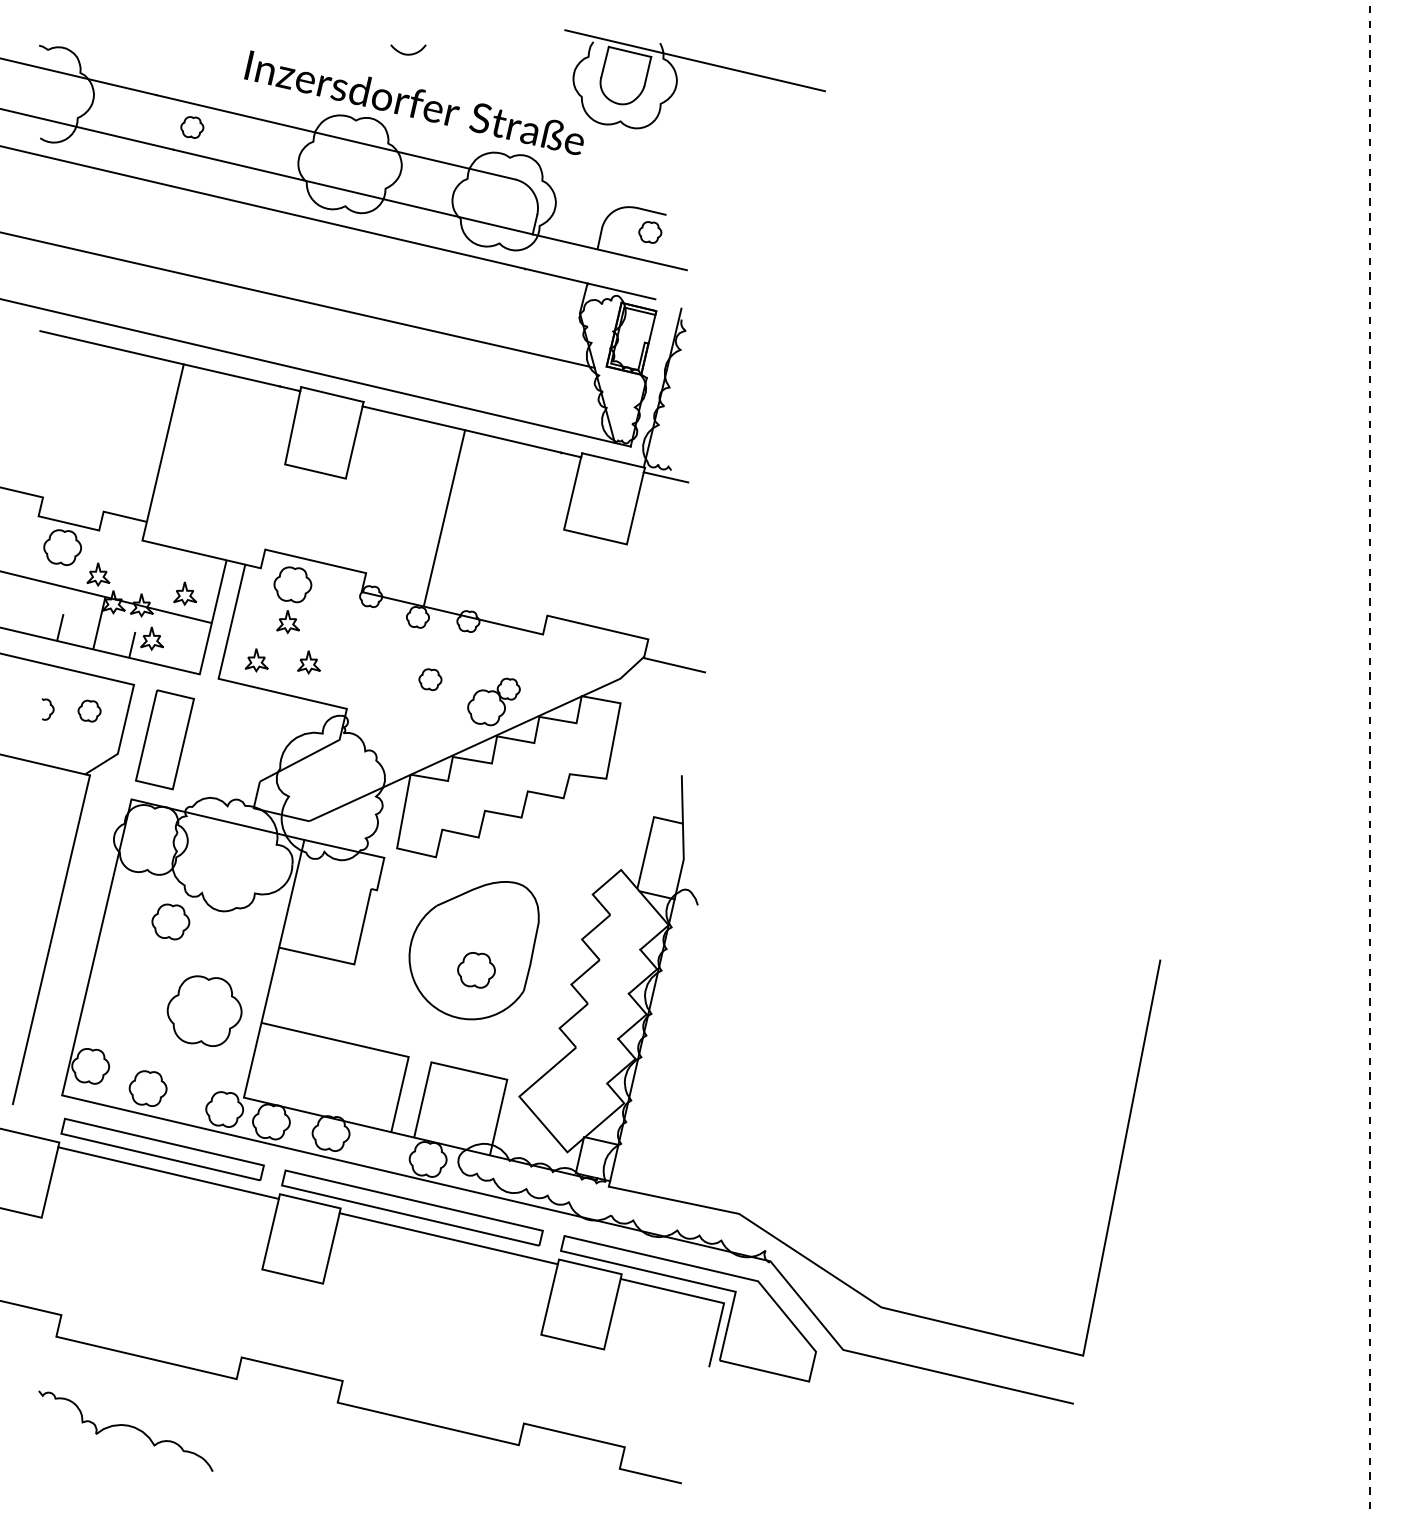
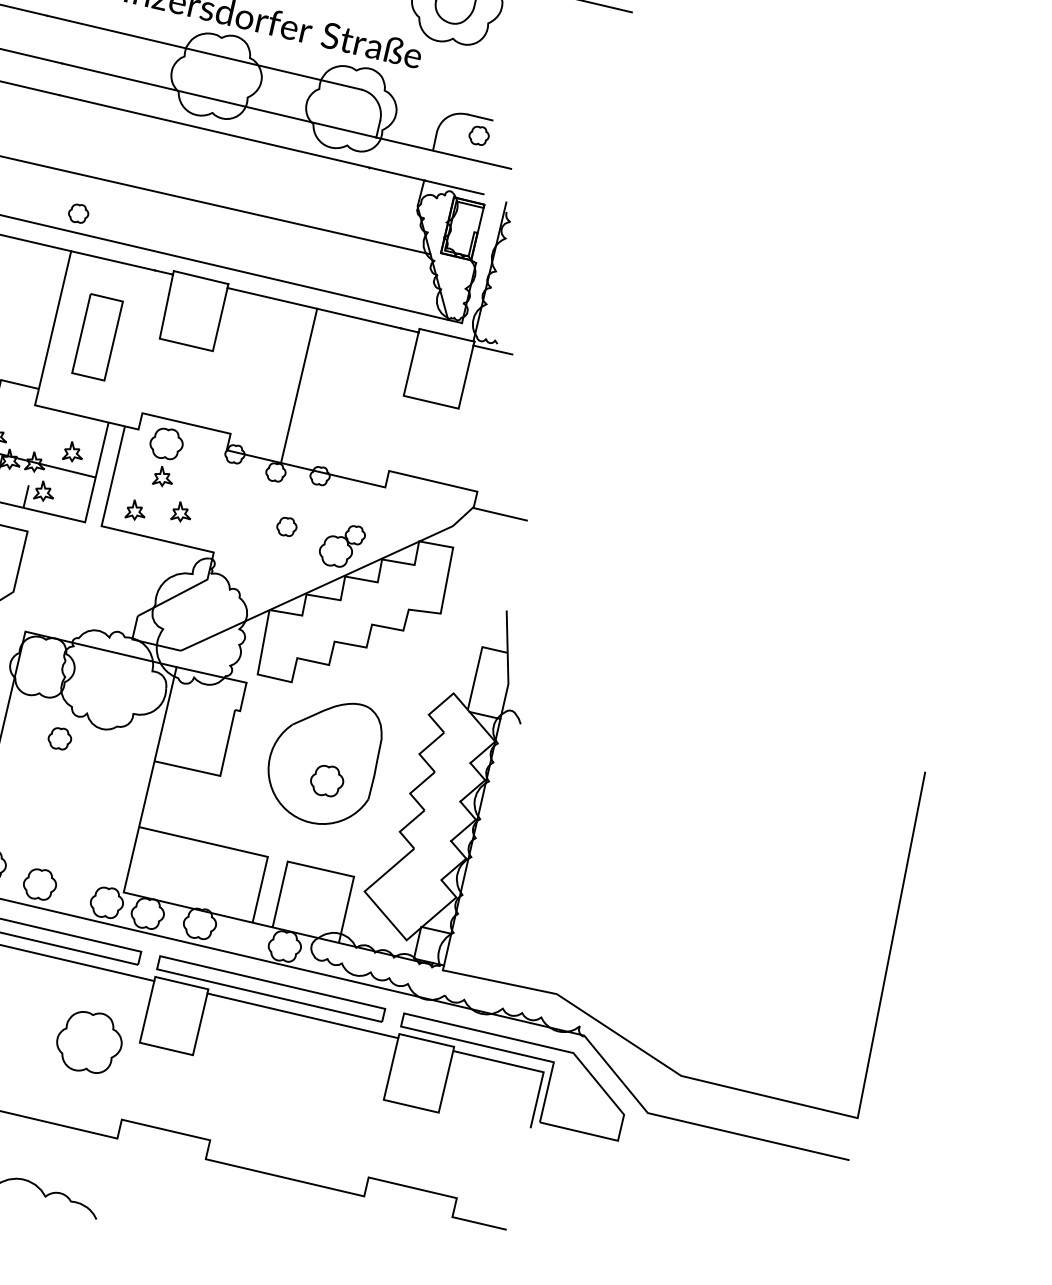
part: (192, 127) -> (78, 213), moved
part: (164, 739) -> (97, 337), moved
part: (170, 921) -> (59, 738), size x0.7
part: (204, 1010) -> (89, 1041), moved

